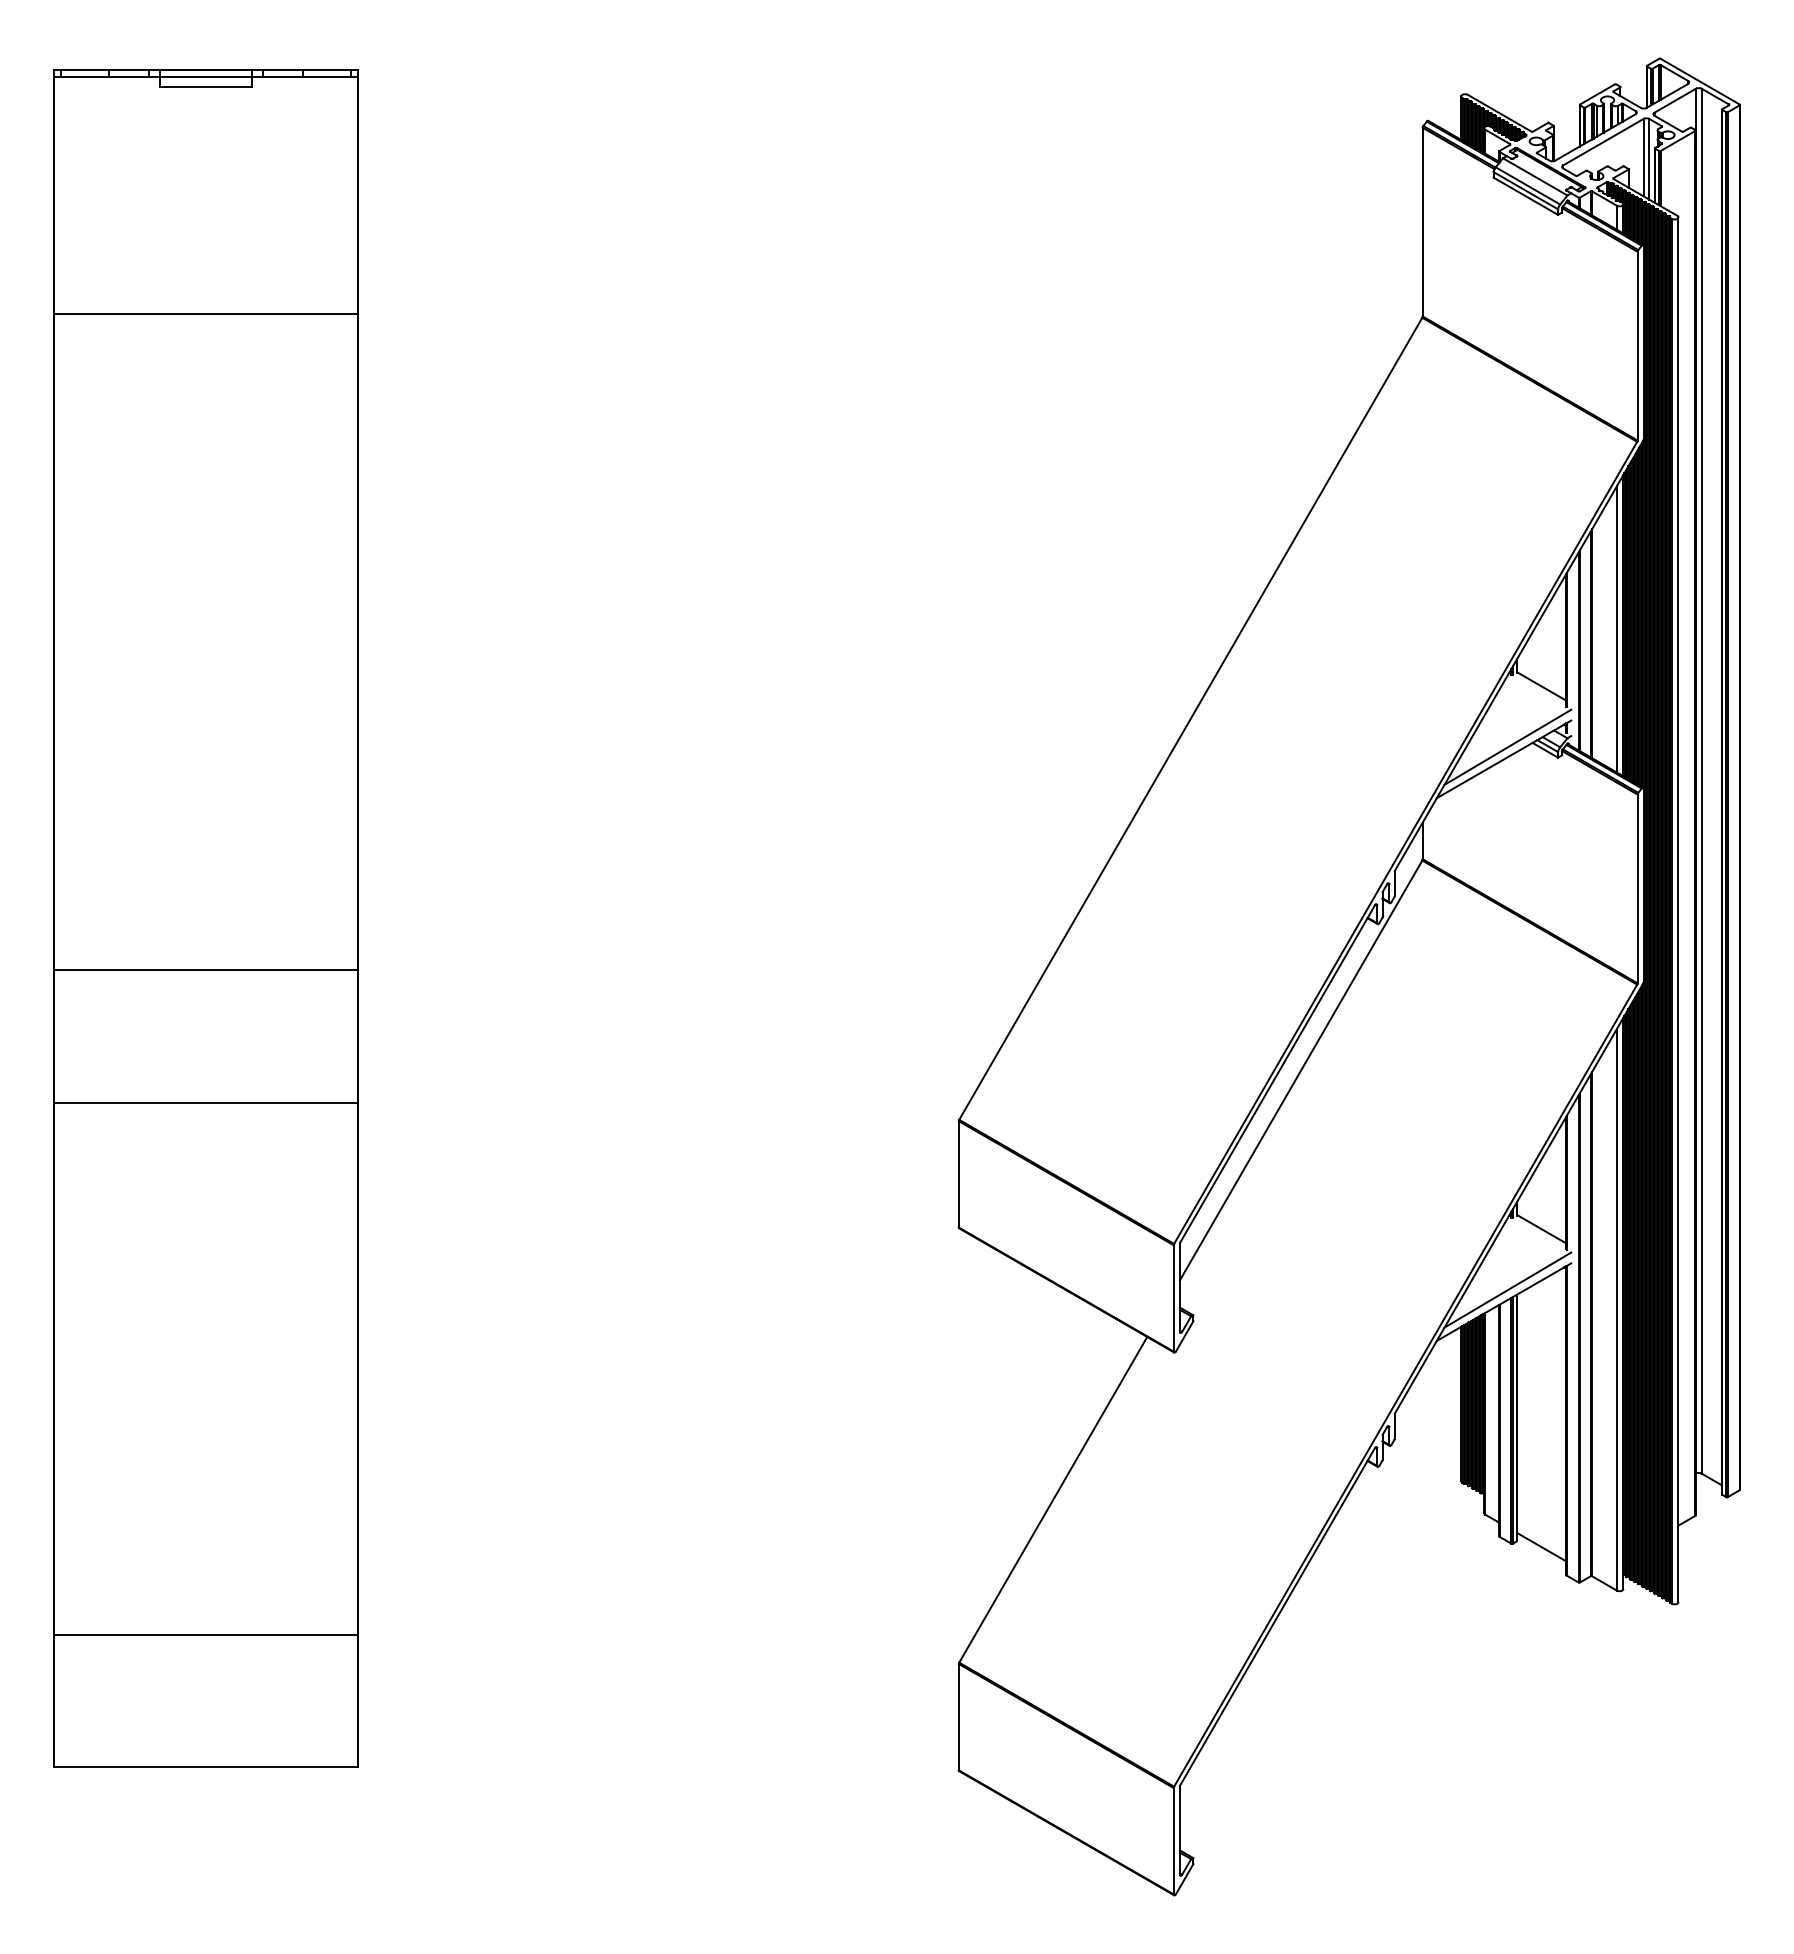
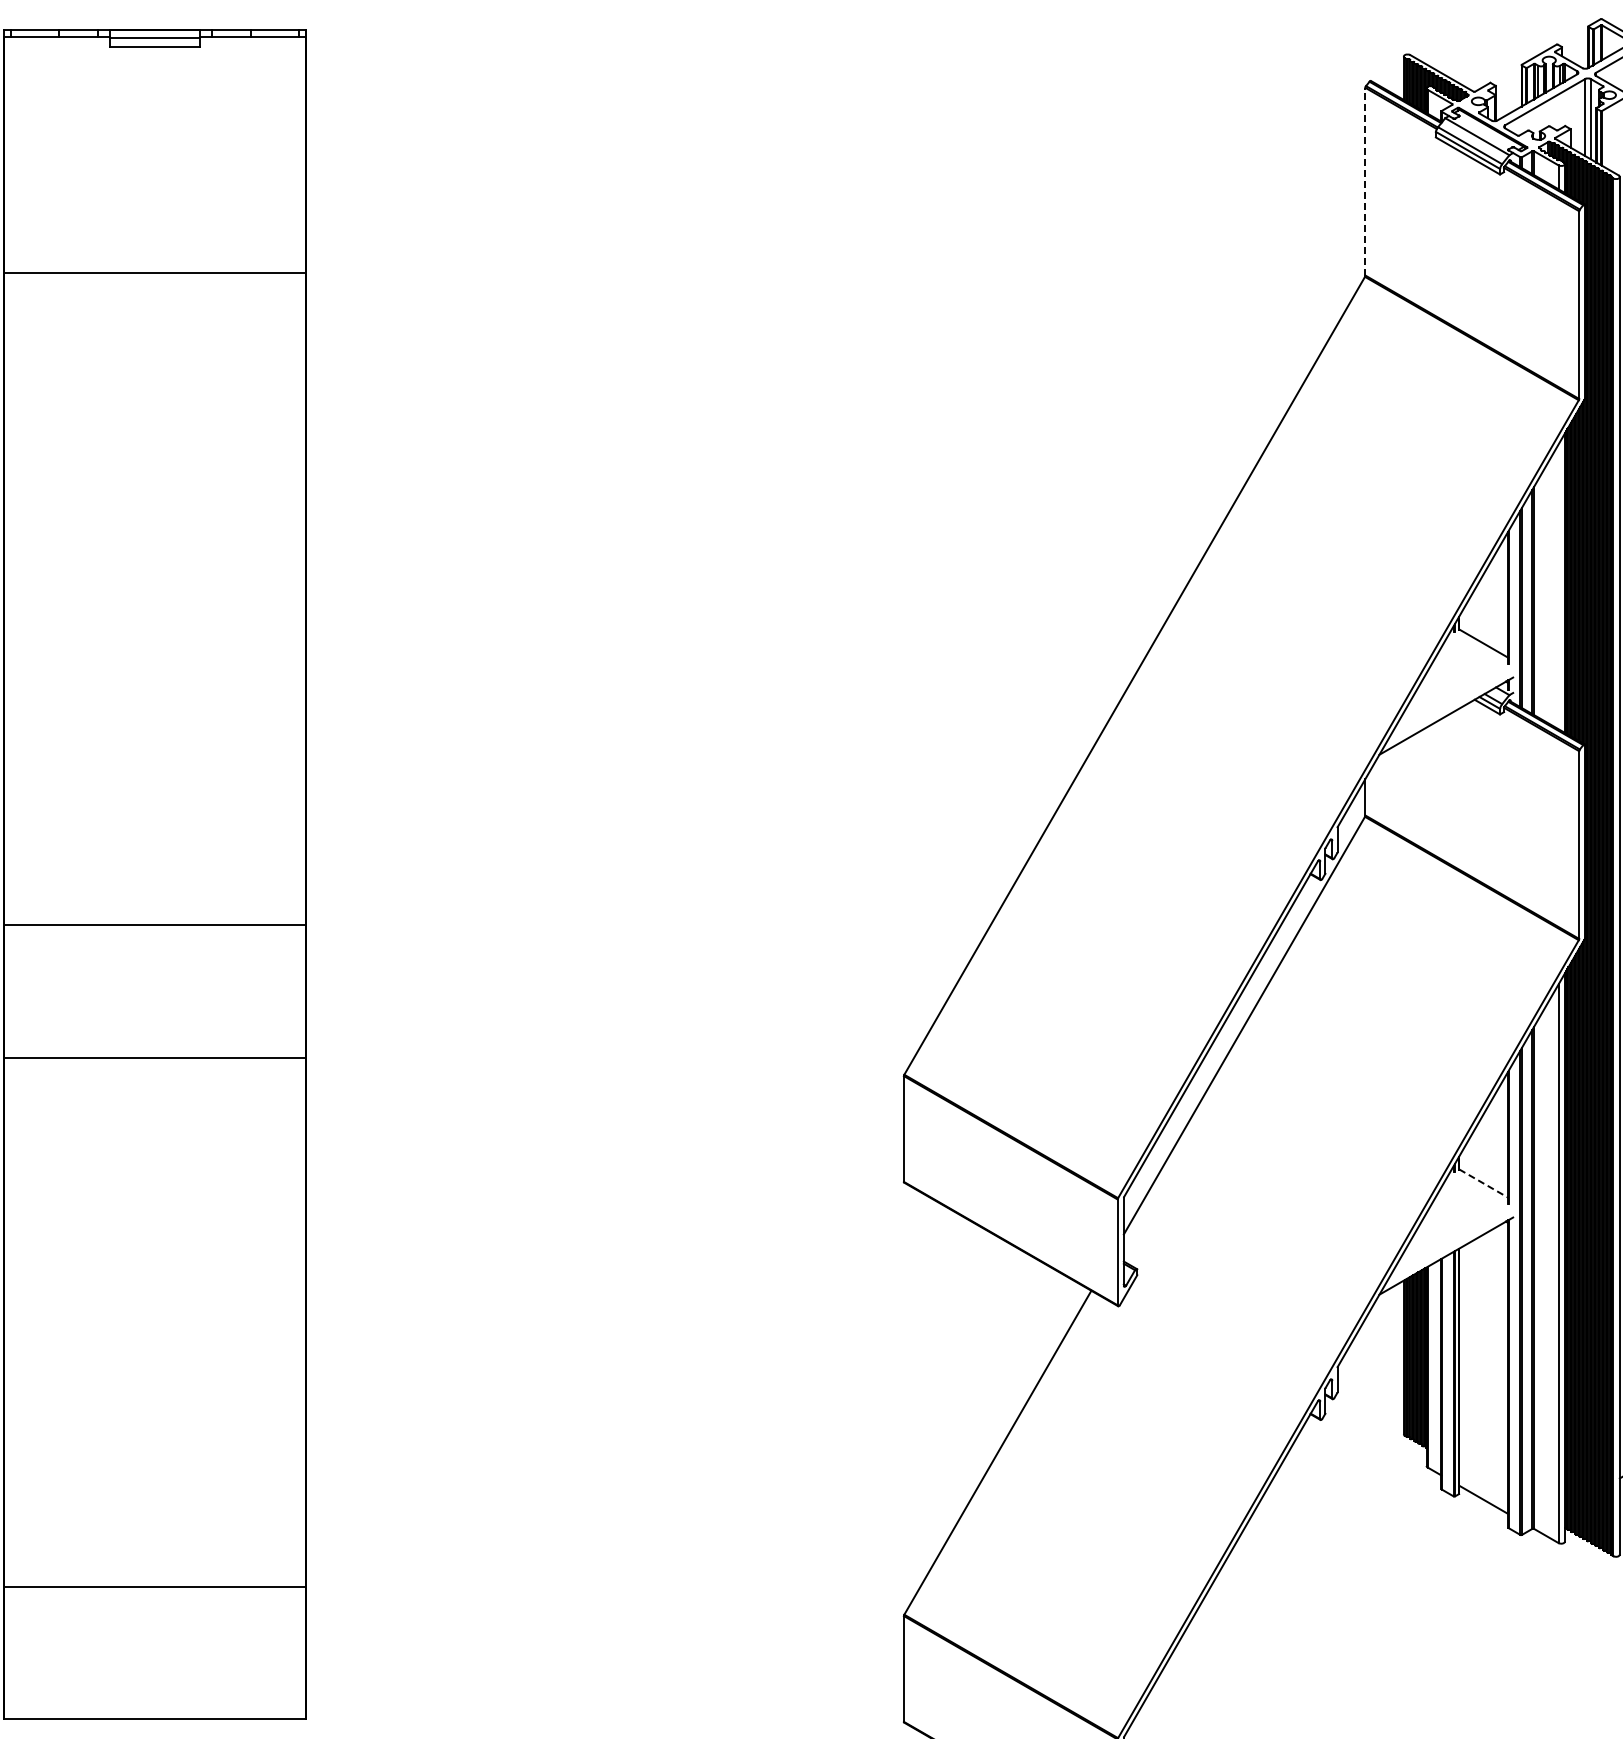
line: (1422, 221) -> (1365, 181), solid -> dashed
line: (1616, 629) -> (1558, 586), removed
line: (1507, 746) -> (1449, 703), removed
line: (1542, 1229) -> (1484, 1183), solid -> dashed
line: (1507, 1289) -> (1449, 1243), removed

